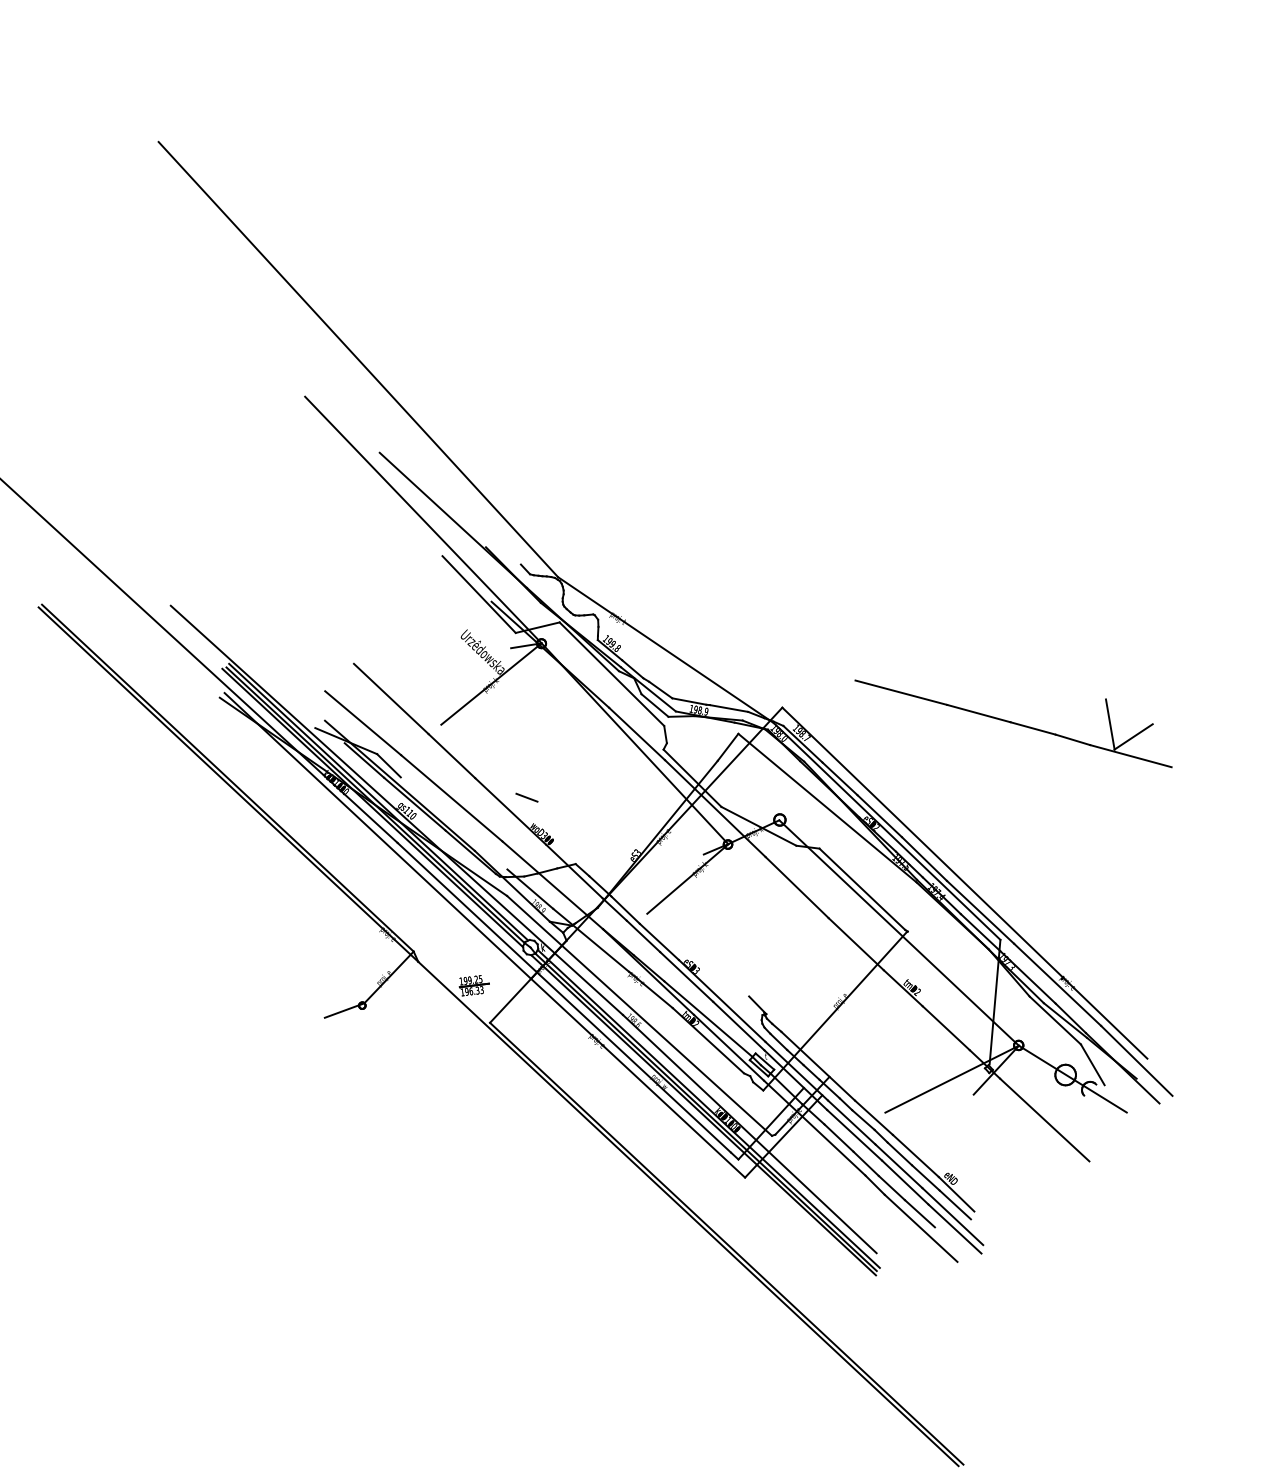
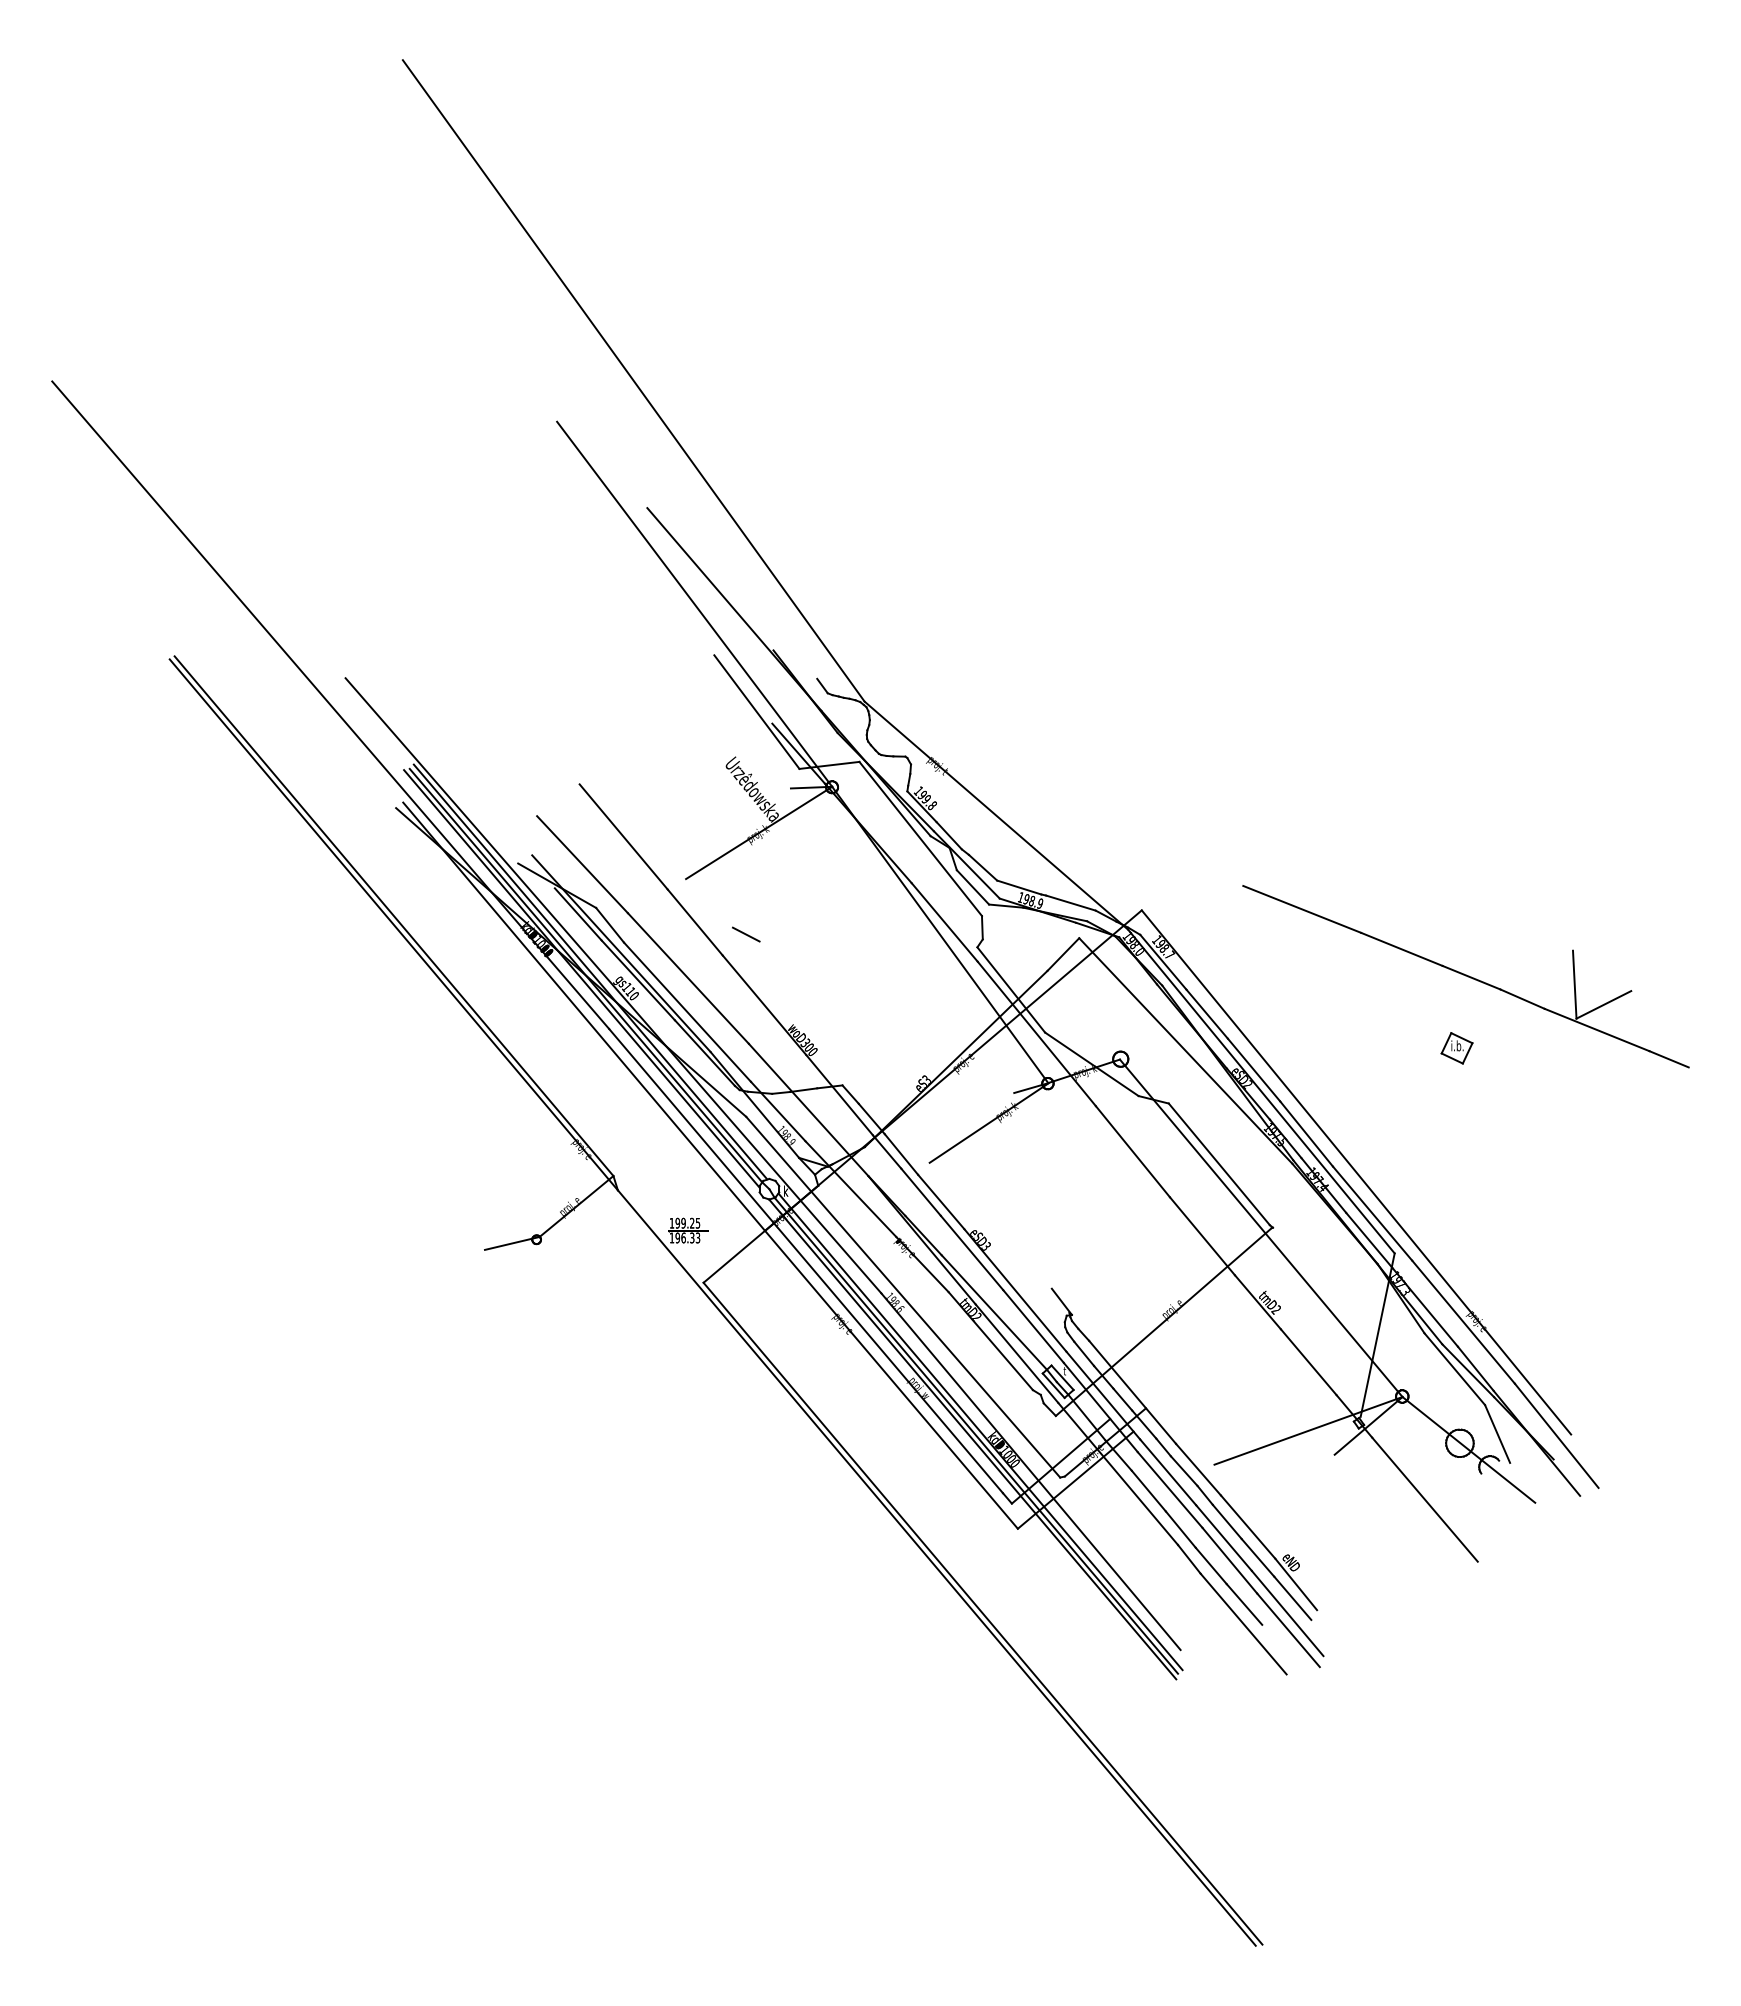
line: (1186, 771) -> (1668, 1059), added
part: (1028, 782) -> (1456, 1048), added
line: (527, 797) -> (746, 934), moved
line: (453, 823) -> (686, 1011), added

